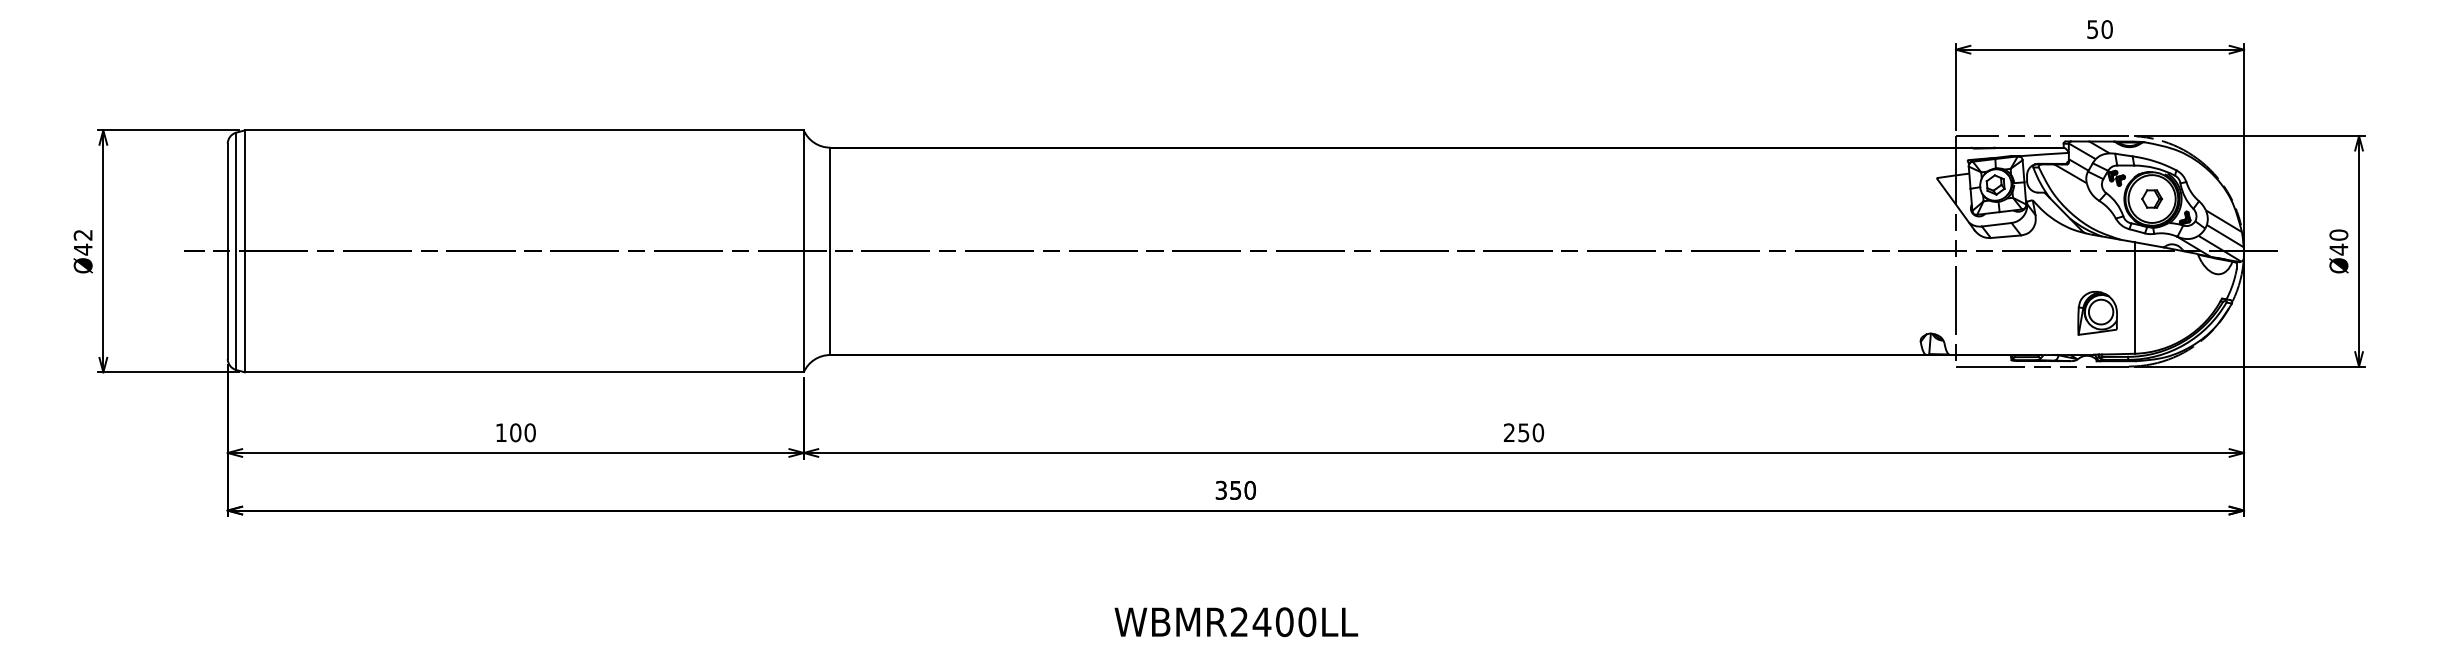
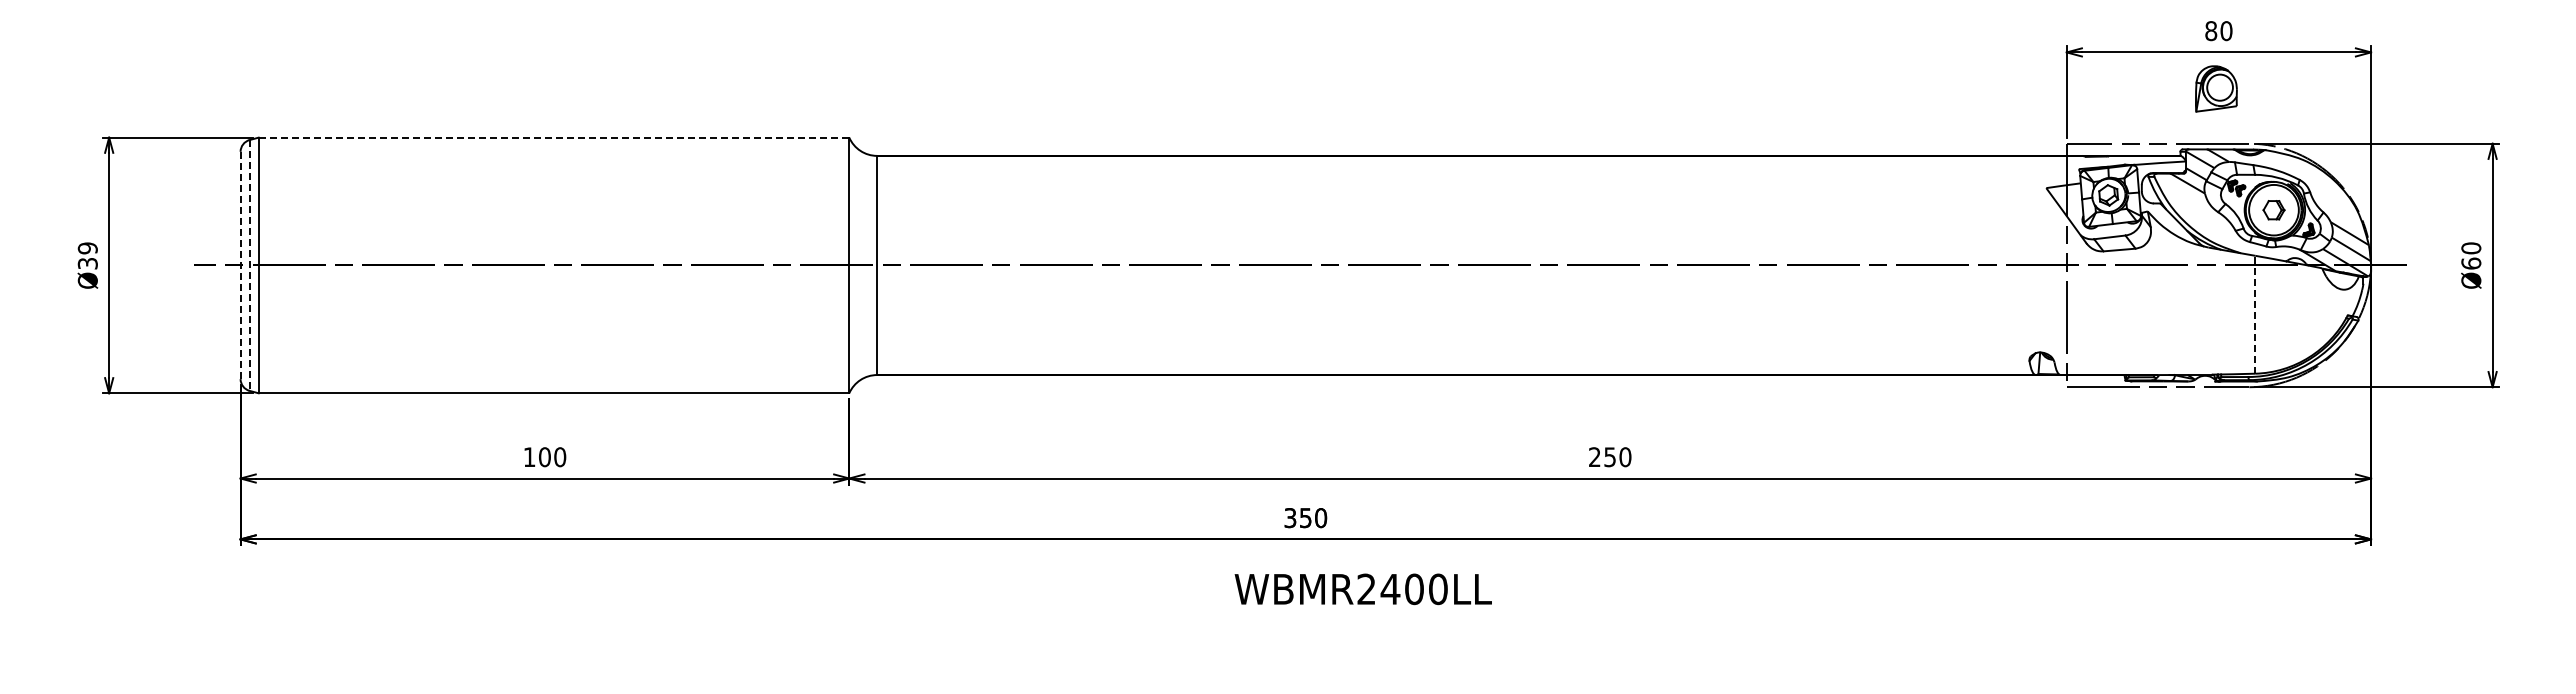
text: (2093, 29) -> (2211, 31), 50 -> 80
line: (524, 130) -> (554, 137), solid -> dashed
text: (82, 242) -> (87, 256), Ø42 -> Ø39
text: (2339, 249) -> (2471, 263), Ø40 -> Ø60
line: (227, 251) -> (240, 265), solid -> dashed
line: (236, 251) -> (249, 265), solid -> dashed
line: (2134, 297) -> (2255, 314), solid -> dashed
part: (2097, 312) -> (2216, 88), moved
text: (1235, 622) -> (1362, 589), moved

